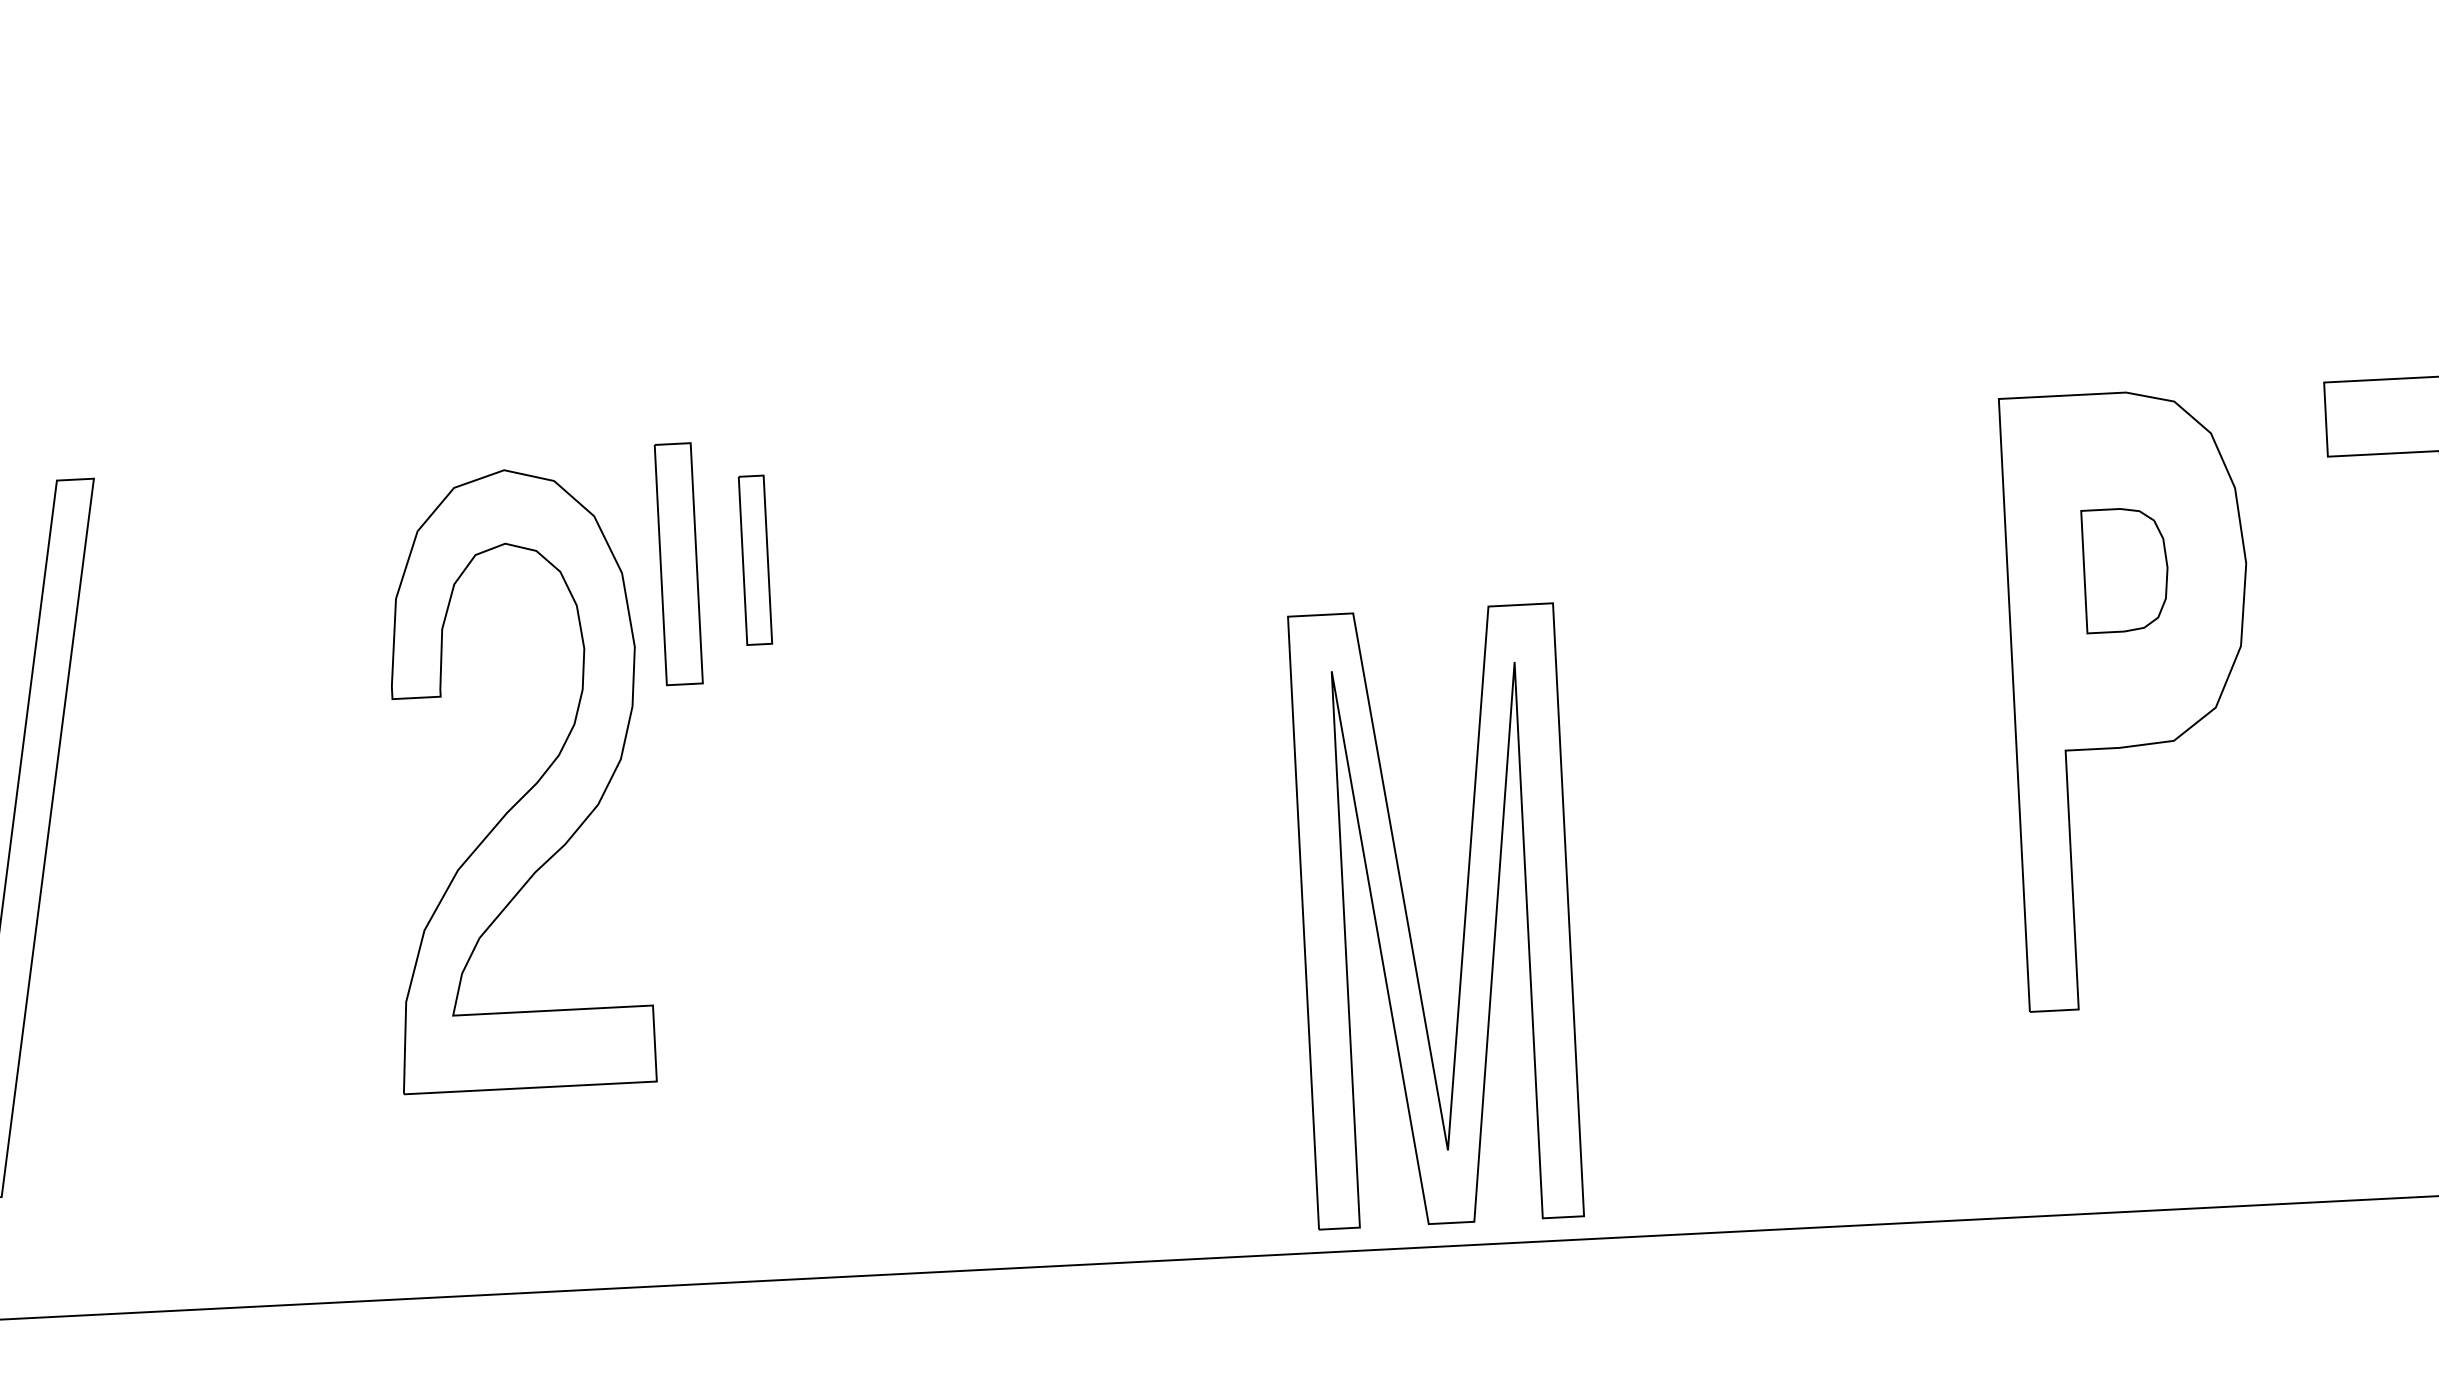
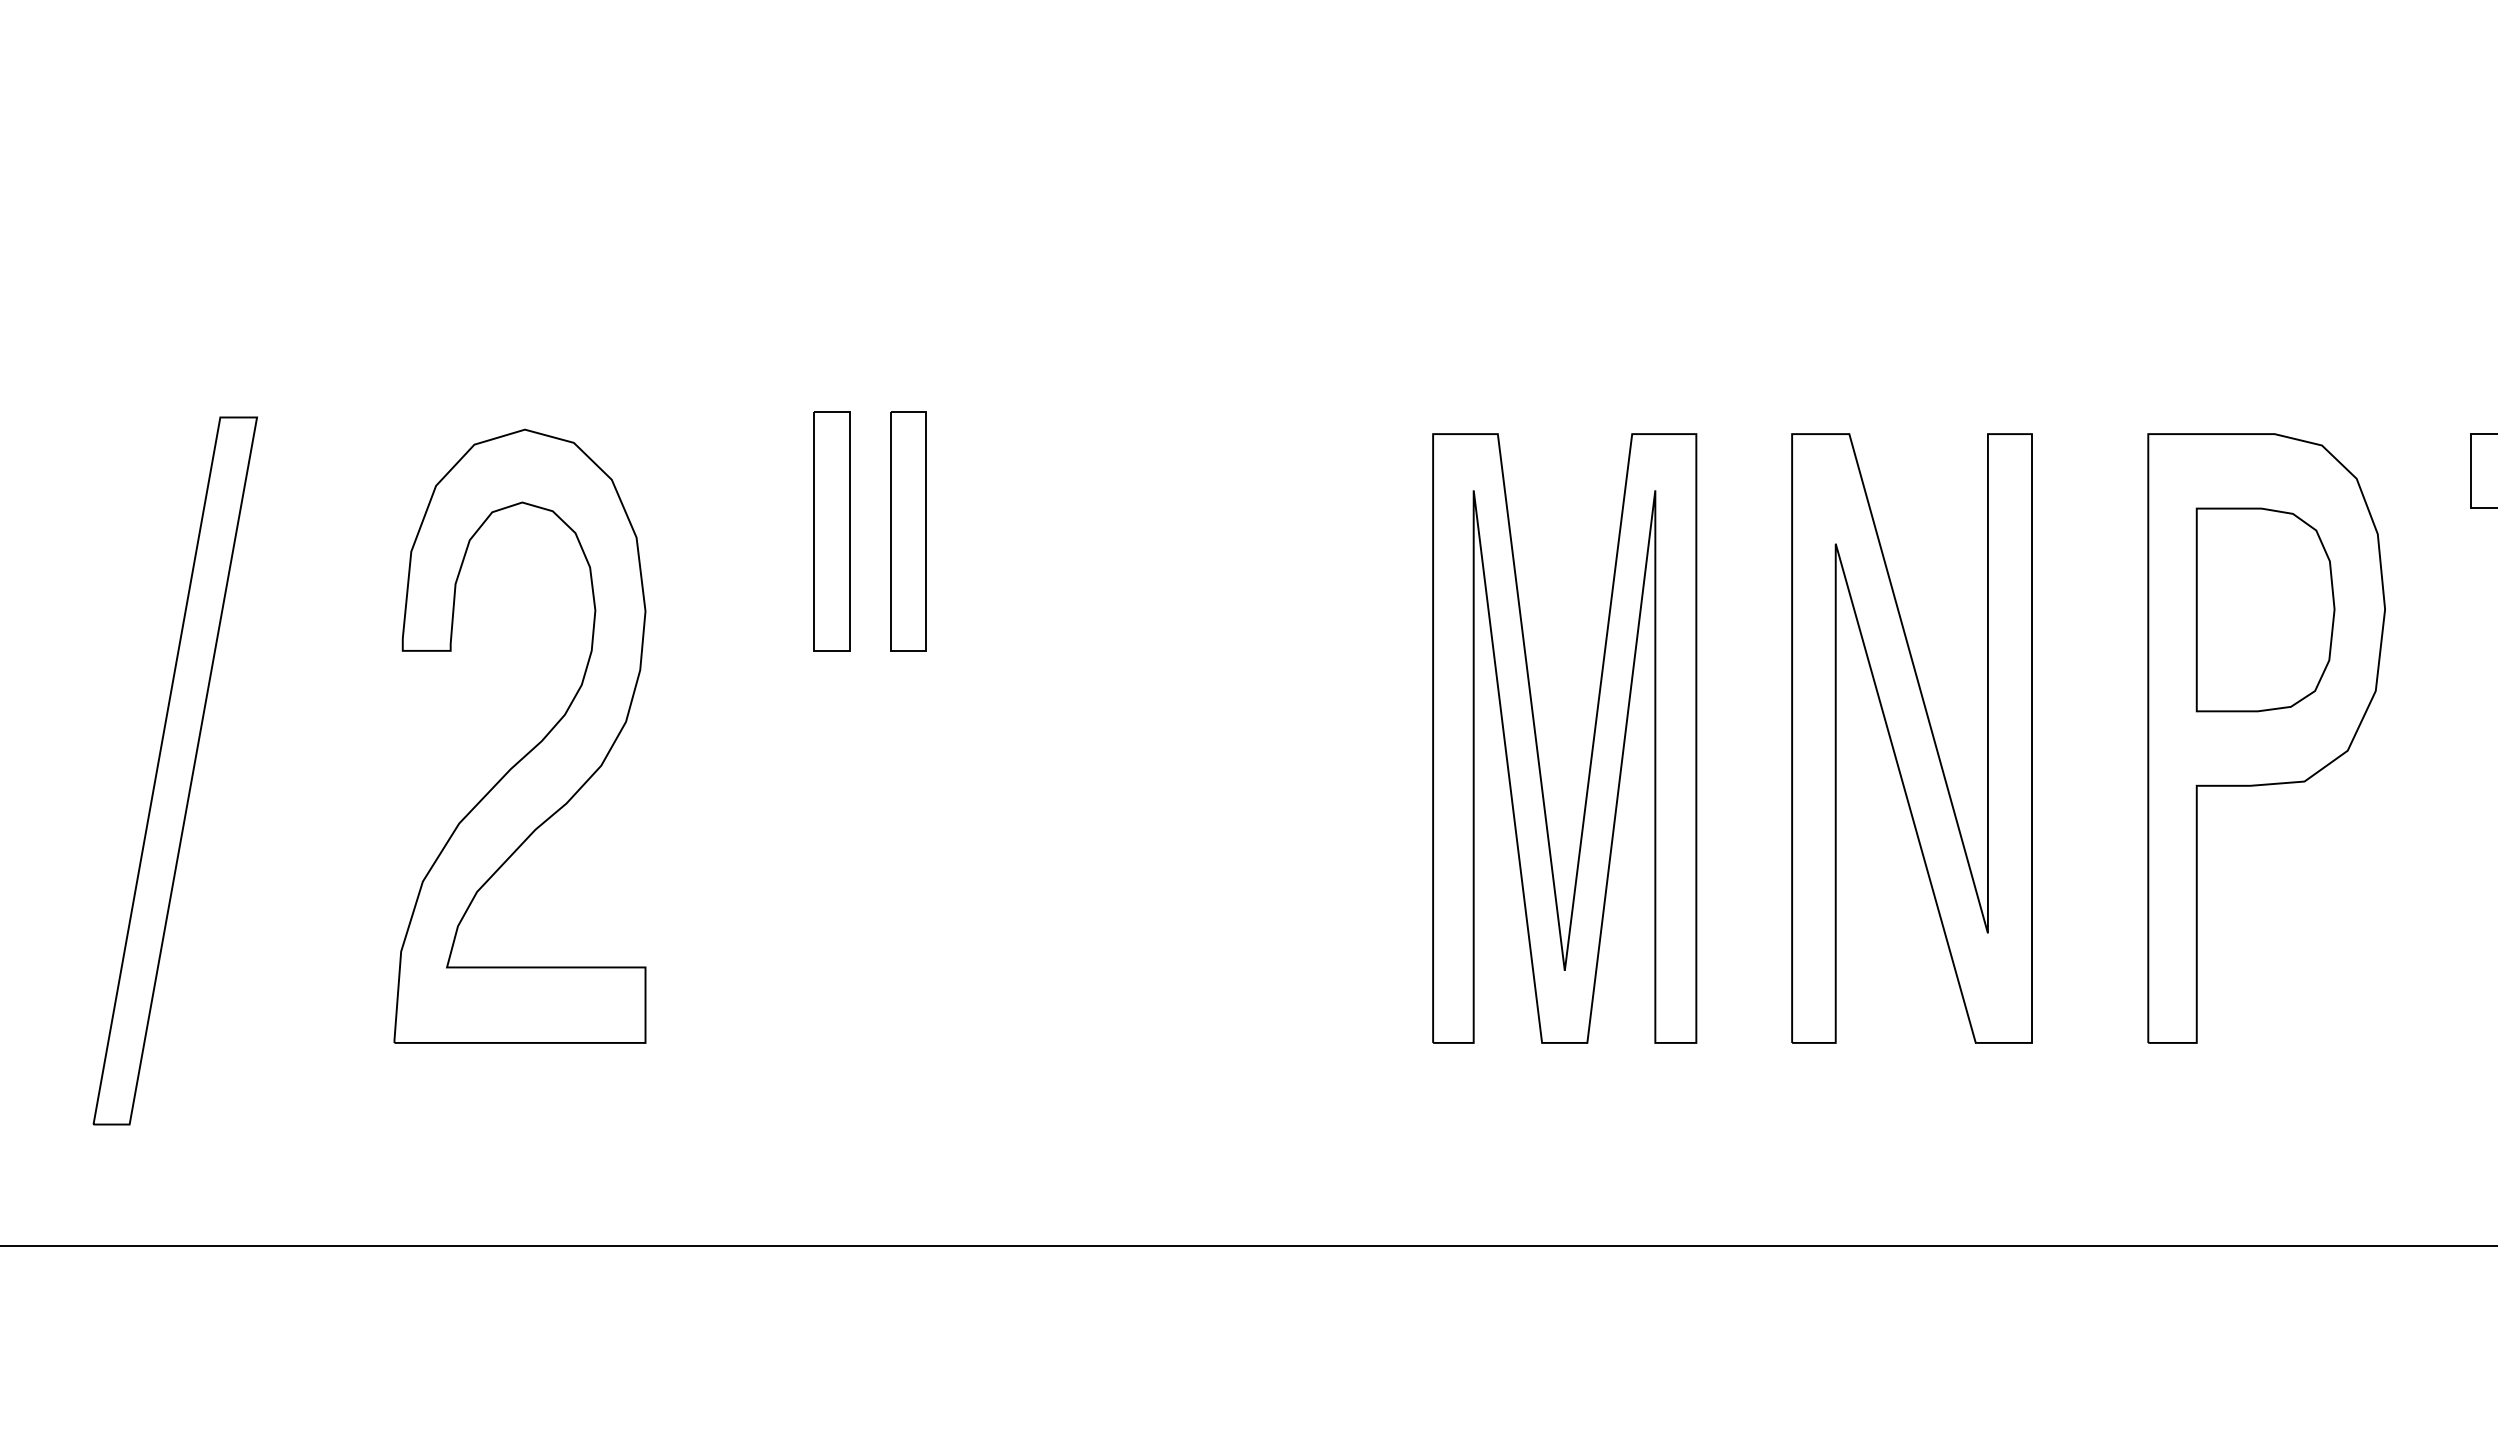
part: (755, 560) -> (908, 531), size x1.43
part: (2125, 569) -> (2265, 609), size x1.67
part: (1775, 717) -> (1911, 738), added
part: (525, 793) -> (529, 750), moved
part: (1408, 920) -> (1537, 741), moved

